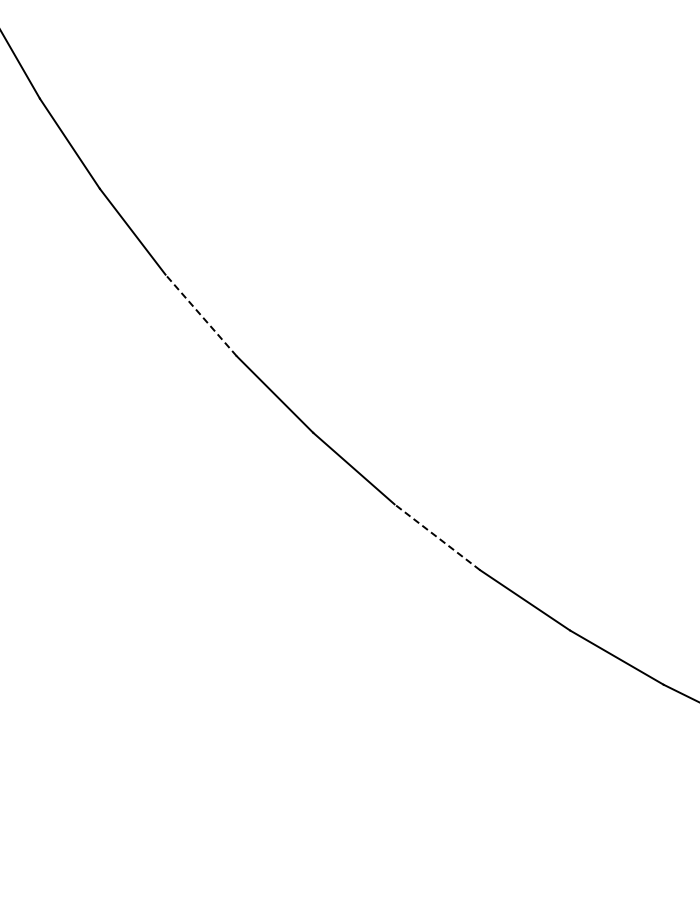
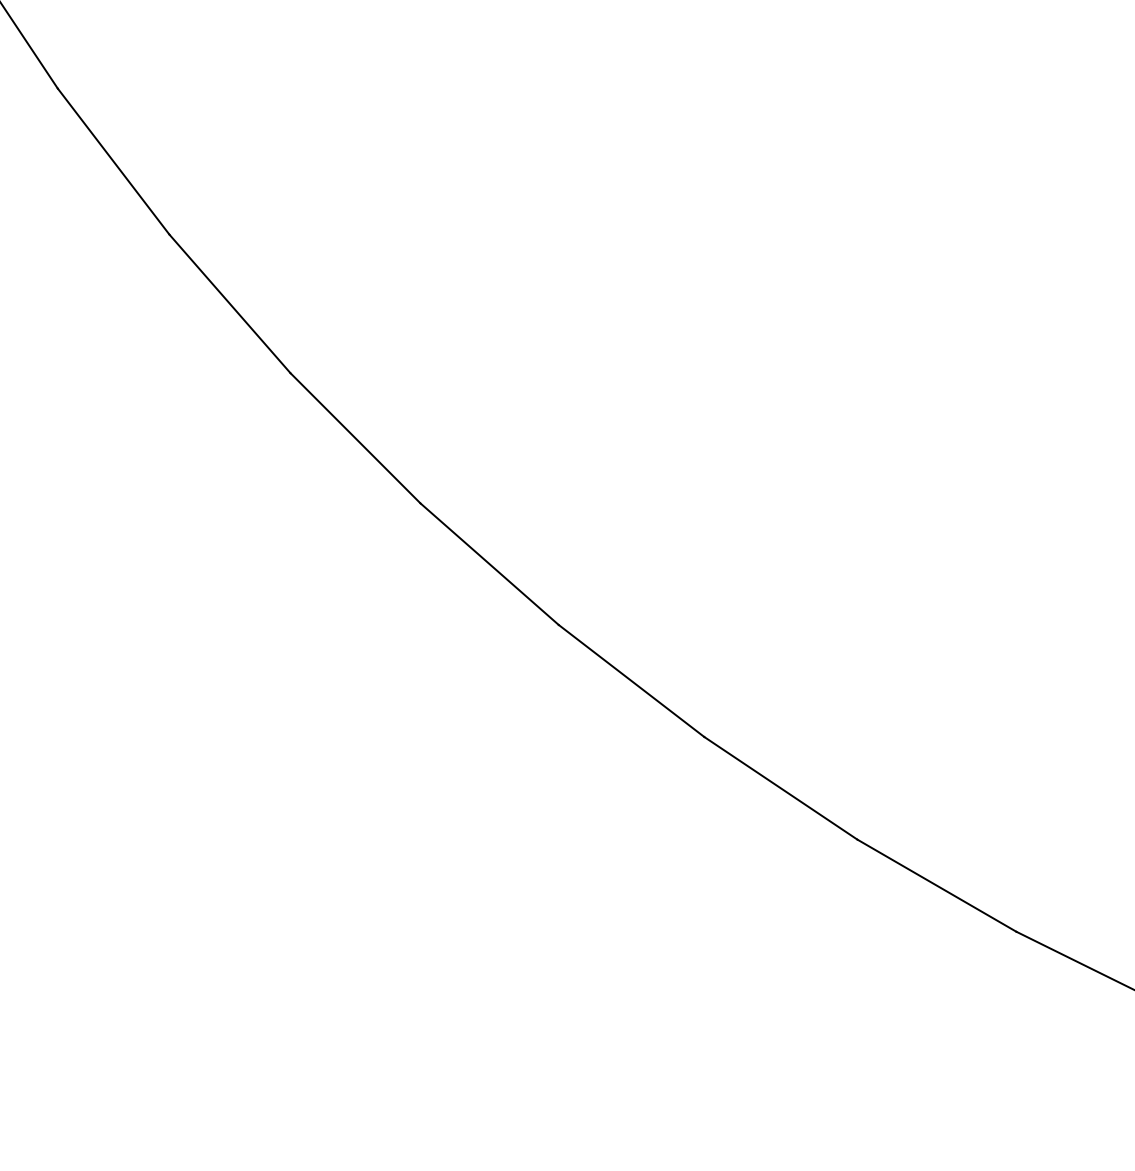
line: (200, 315) -> (228, 303), dashed -> solid
line: (436, 536) -> (630, 679), dashed -> solid

